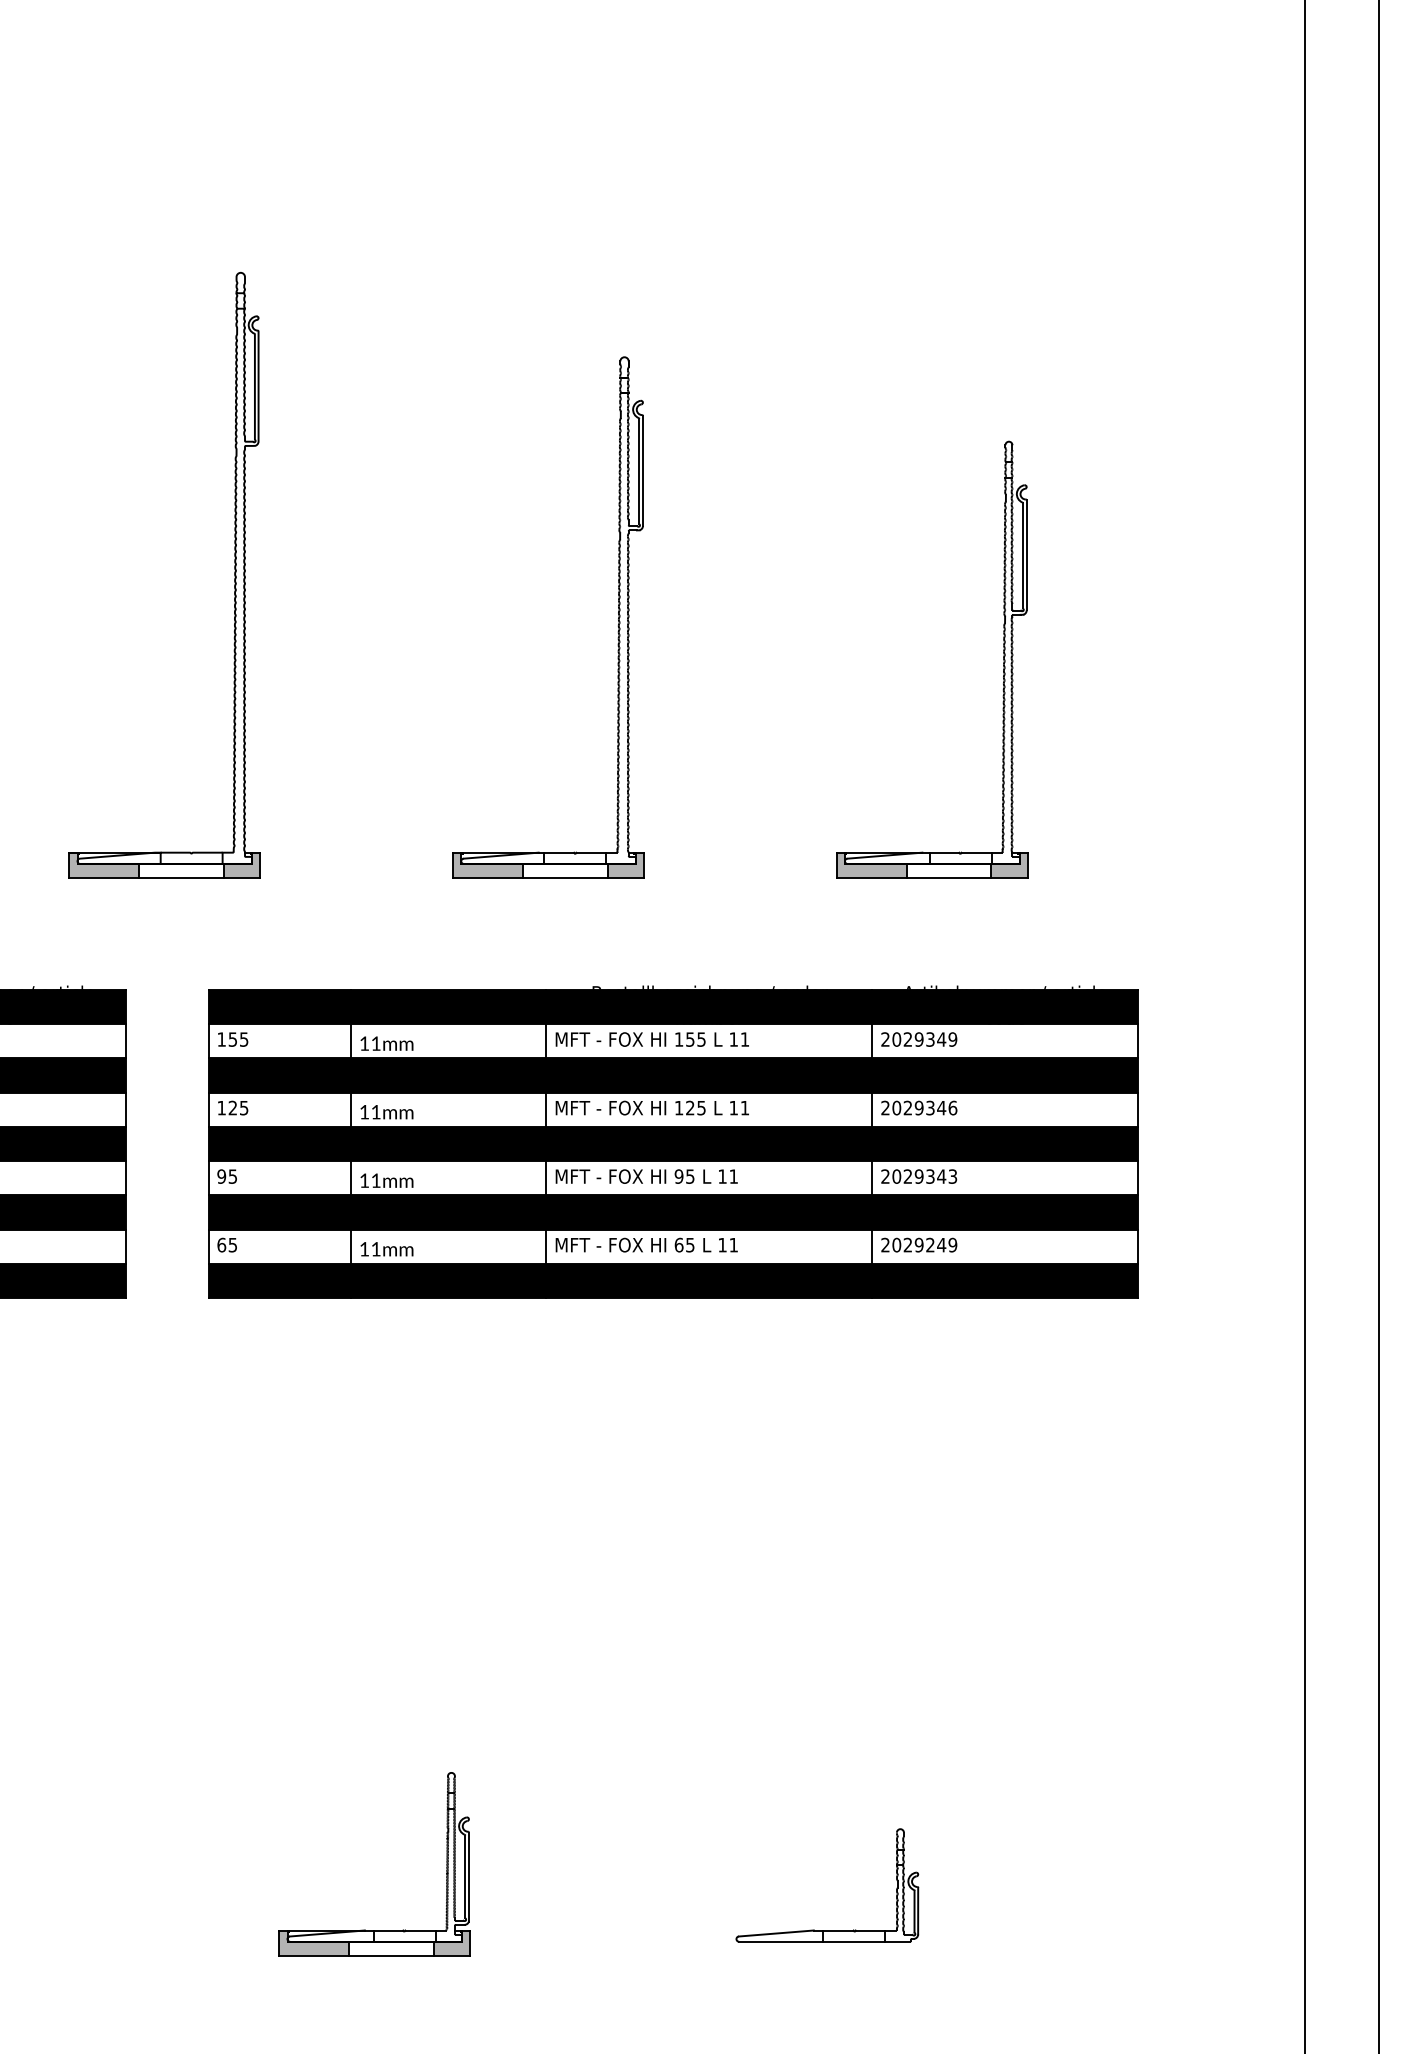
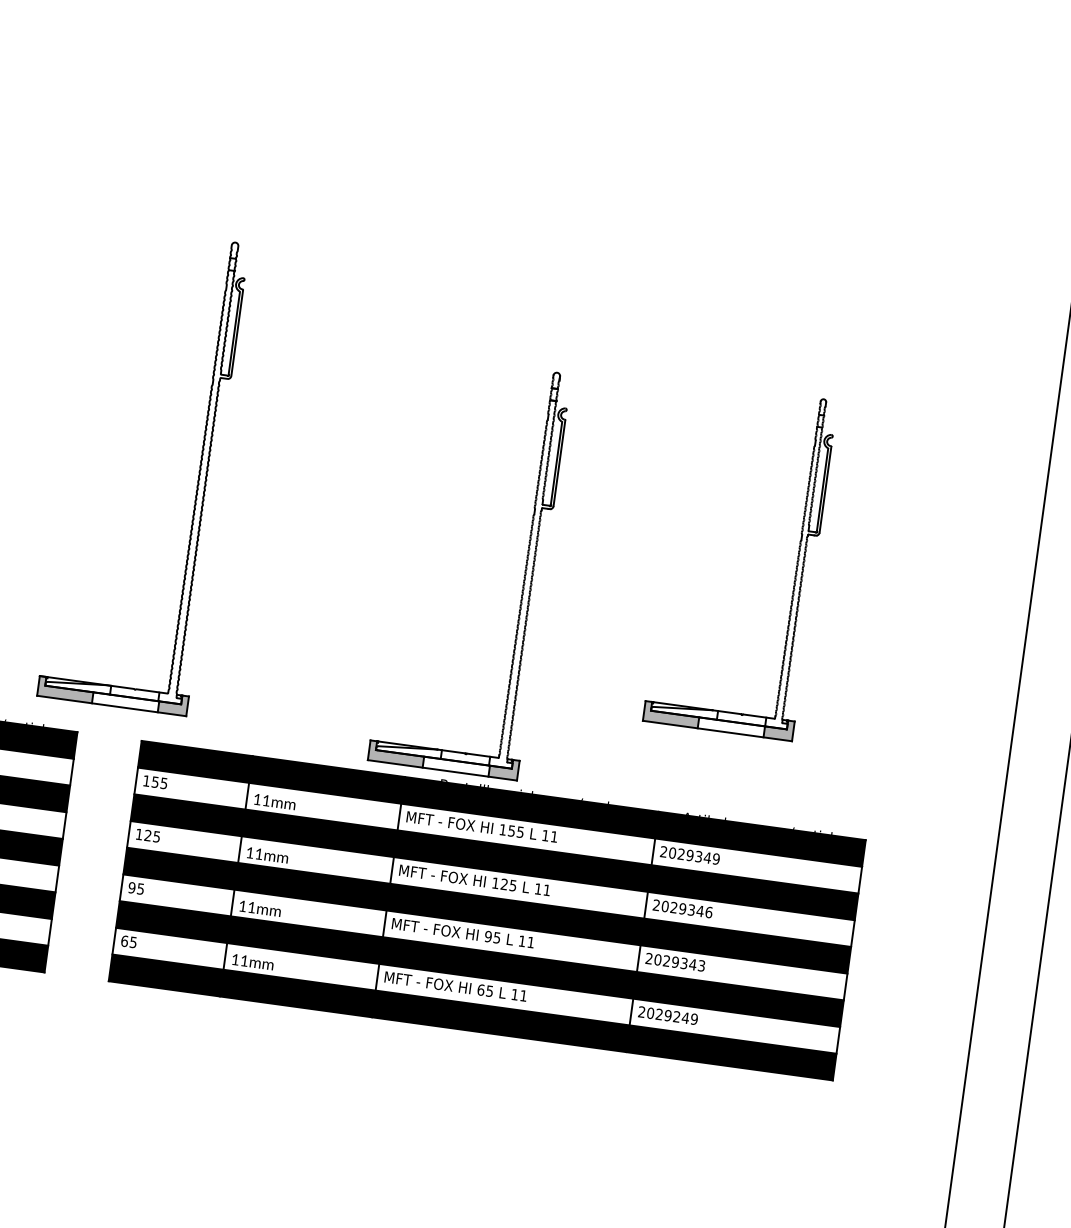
part: (234, 574) -> (198, 476), moved
part: (617, 626) -> (523, 581), moved

